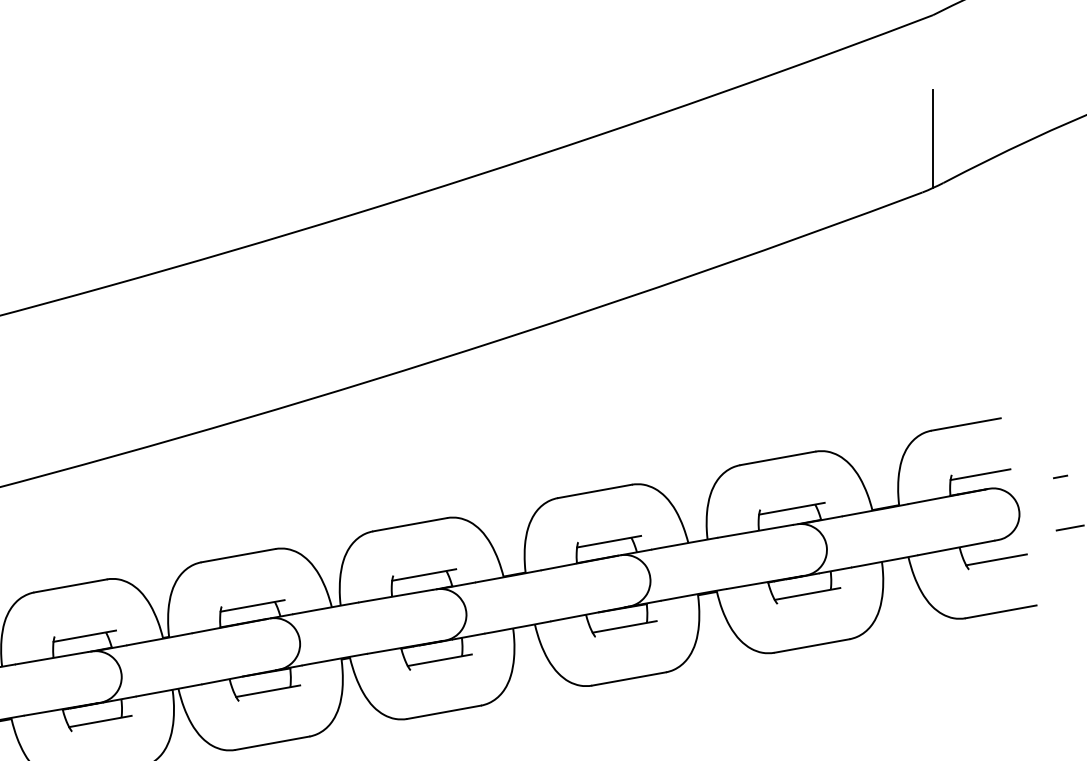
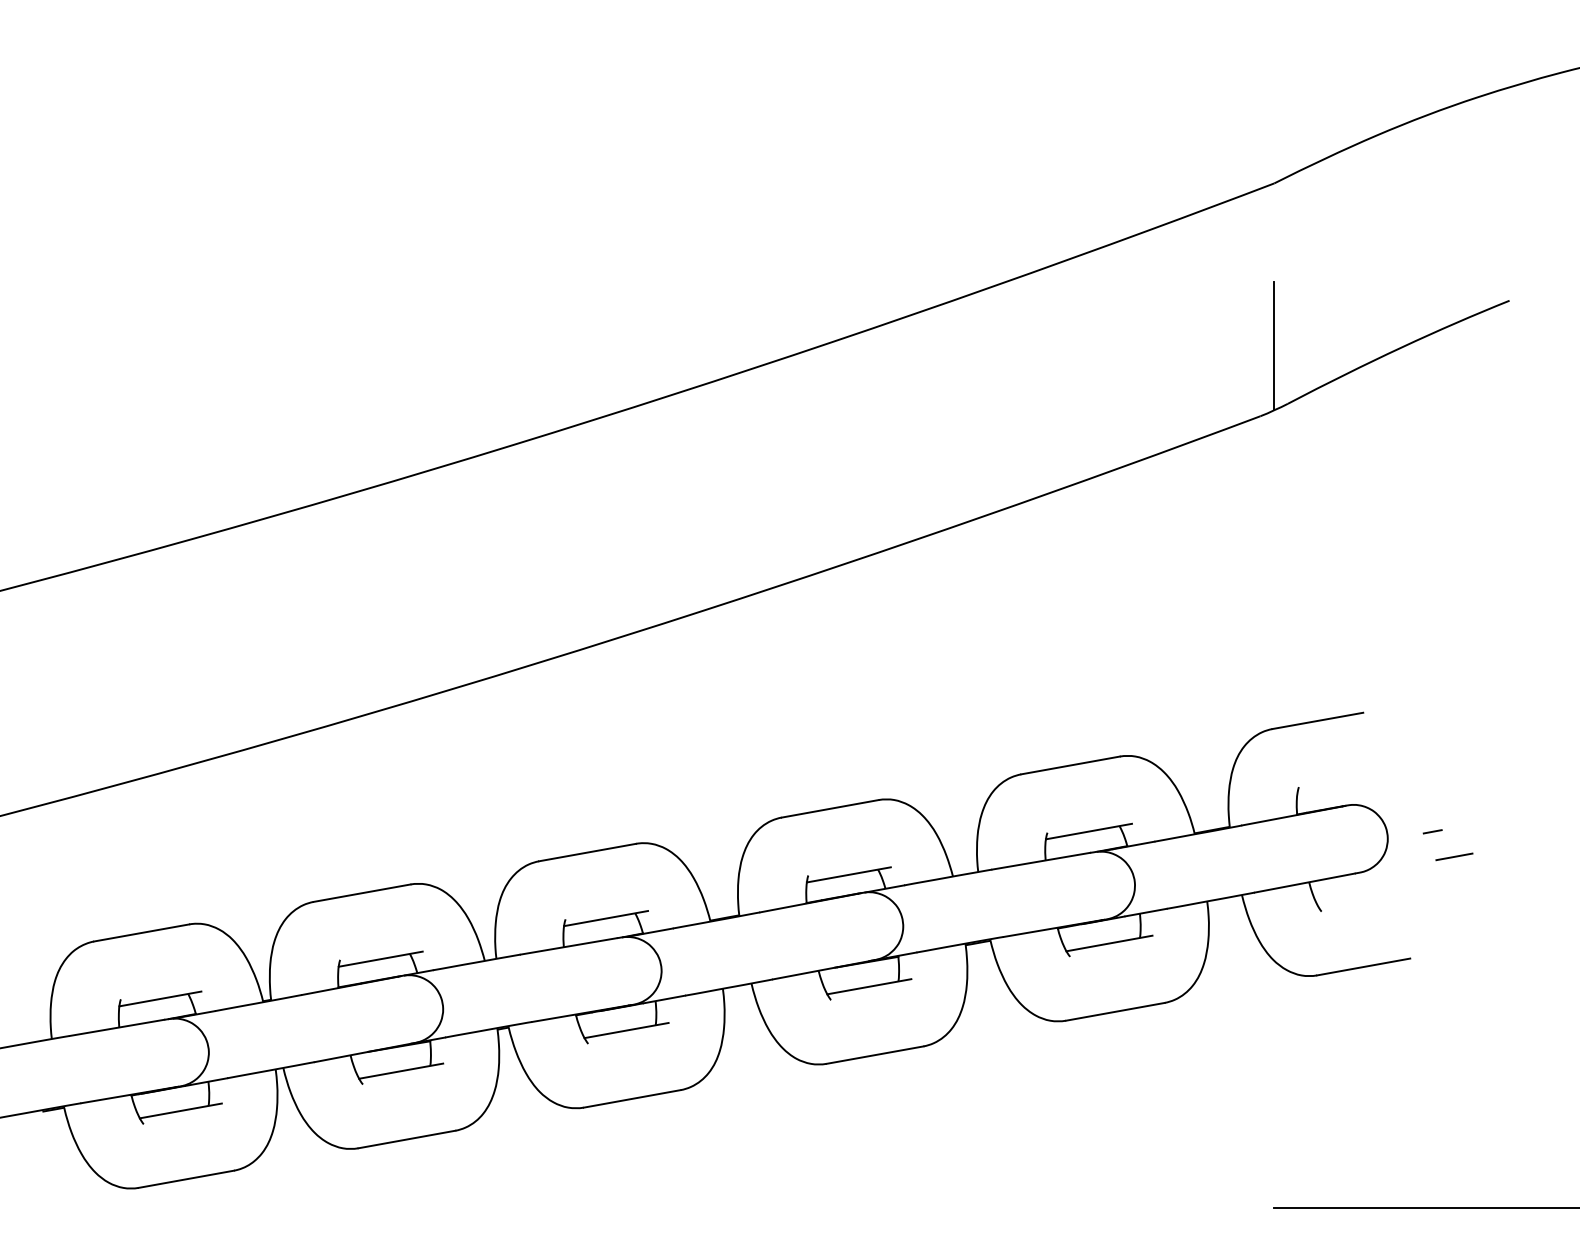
line: (980, 474) -> (1336, 786), removed
line: (1060, 476) -> (1432, 831), moved
line: (996, 559) -> (1357, 898), removed

